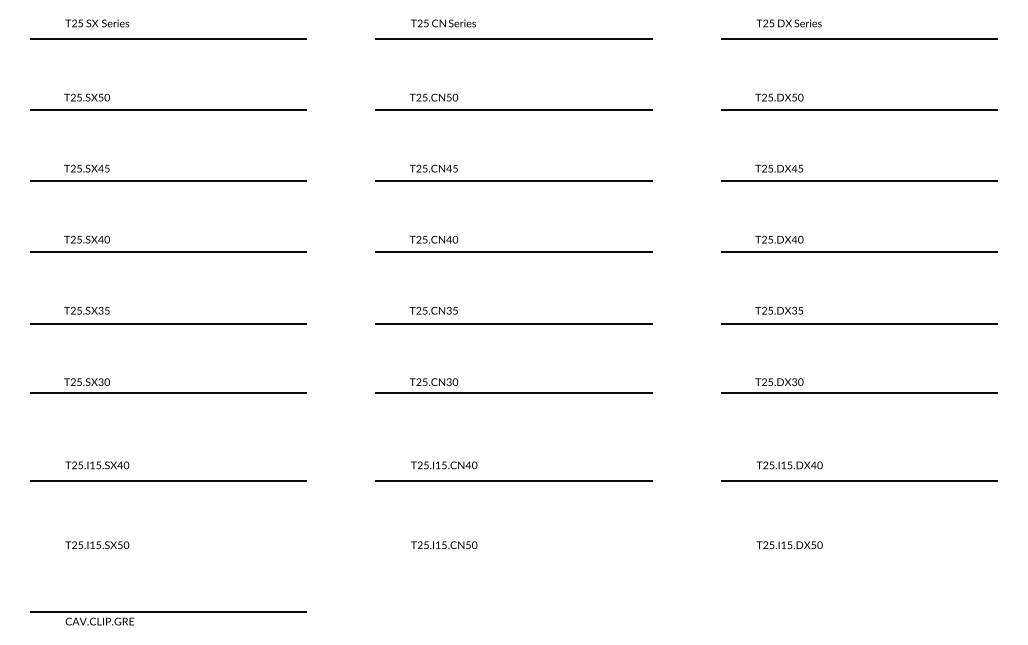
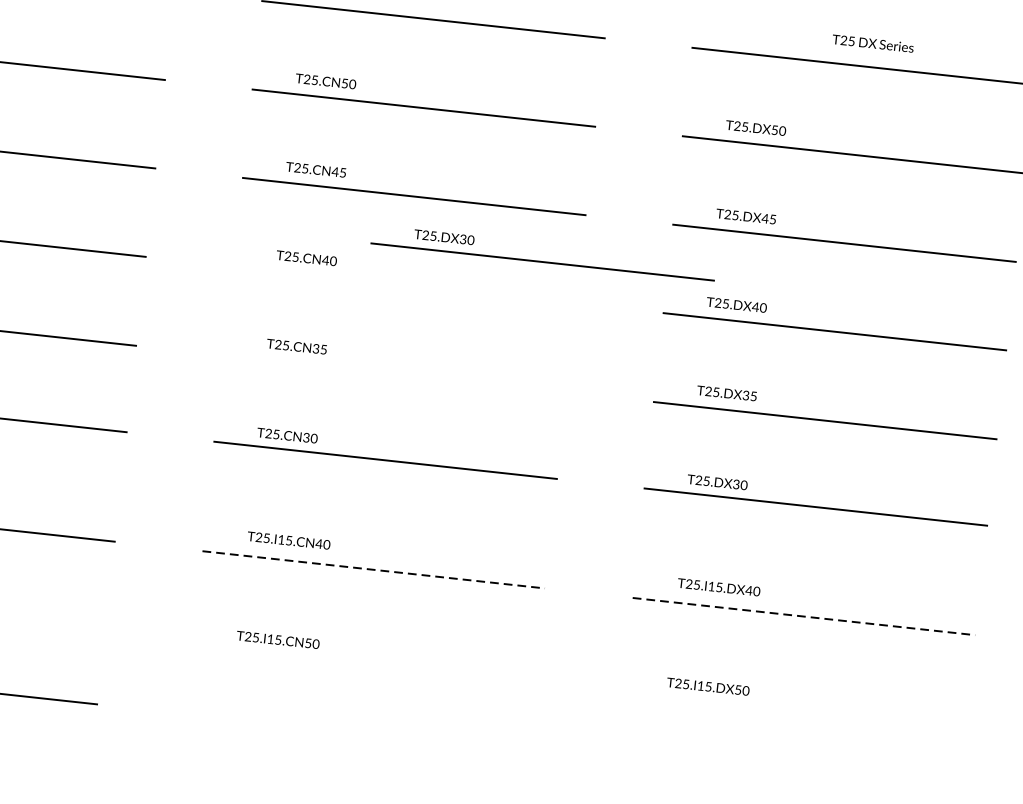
text: (788, 23) -> (872, 43), moved
part: (621, 221) -> (542, 261), added
line: (513, 252) -> (404, 285), removed
line: (513, 323) -> (394, 373), removed
line: (513, 481) -> (373, 570), solid -> dashed
line: (859, 481) -> (803, 616), solid -> dashed

